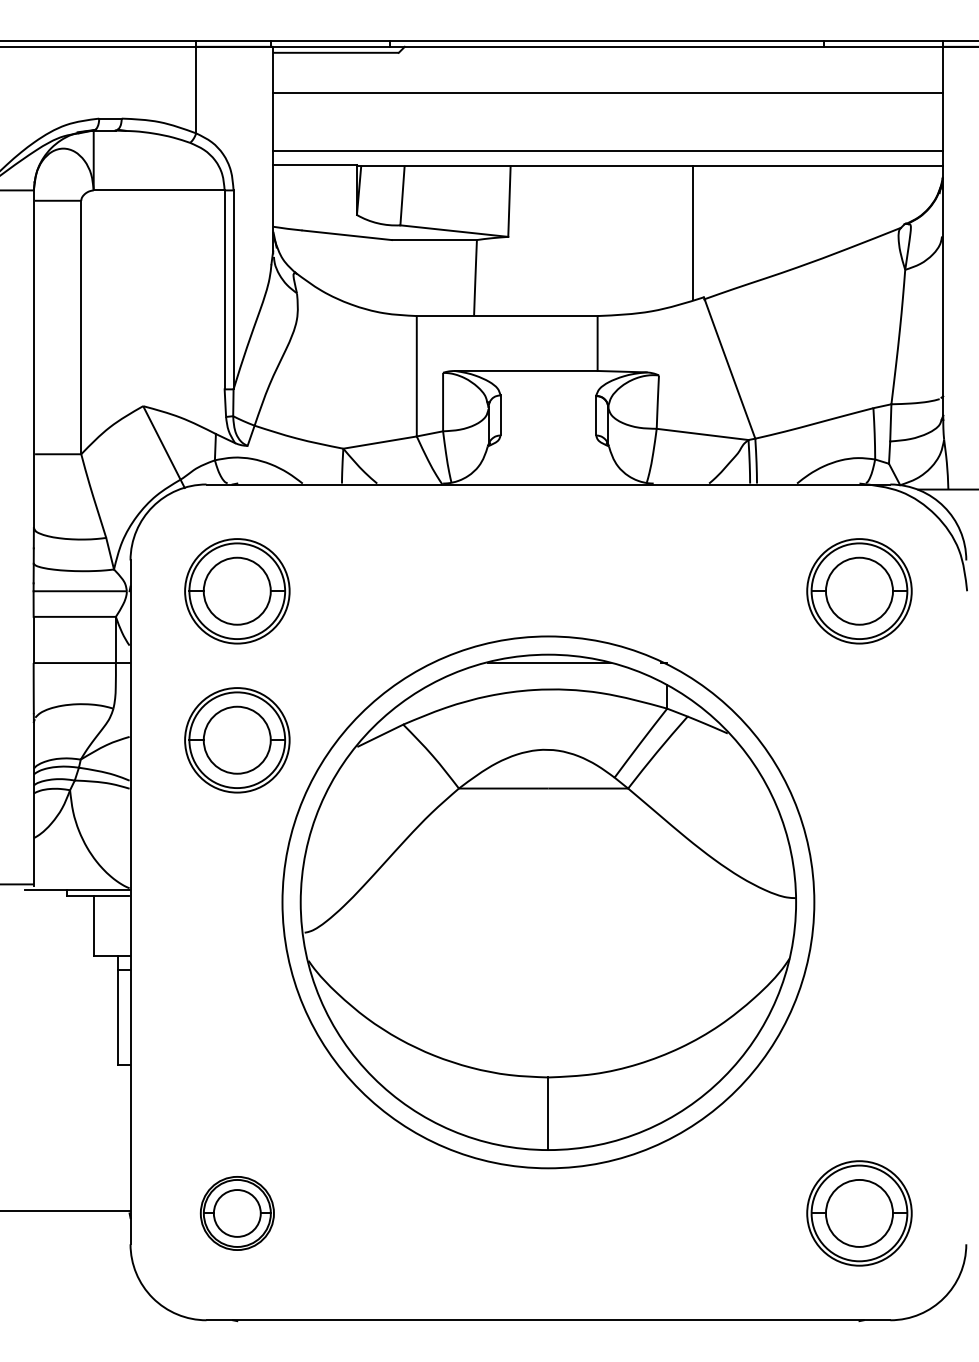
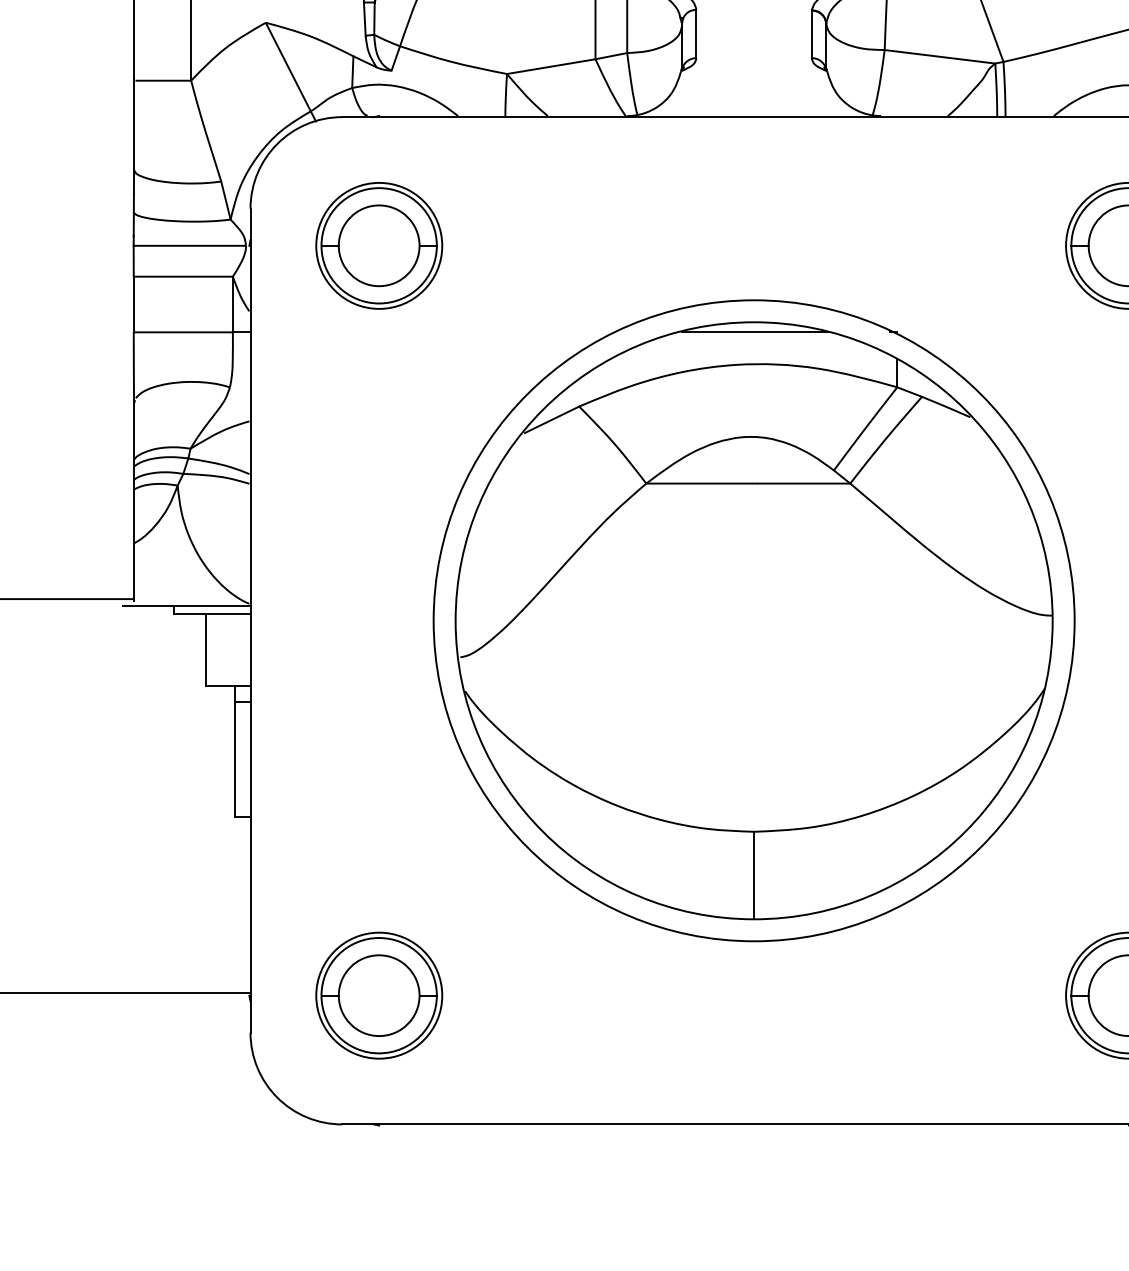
part: (237, 740) -> (379, 425), removed
part: (237, 1213) -> (379, 995), size x1.43

